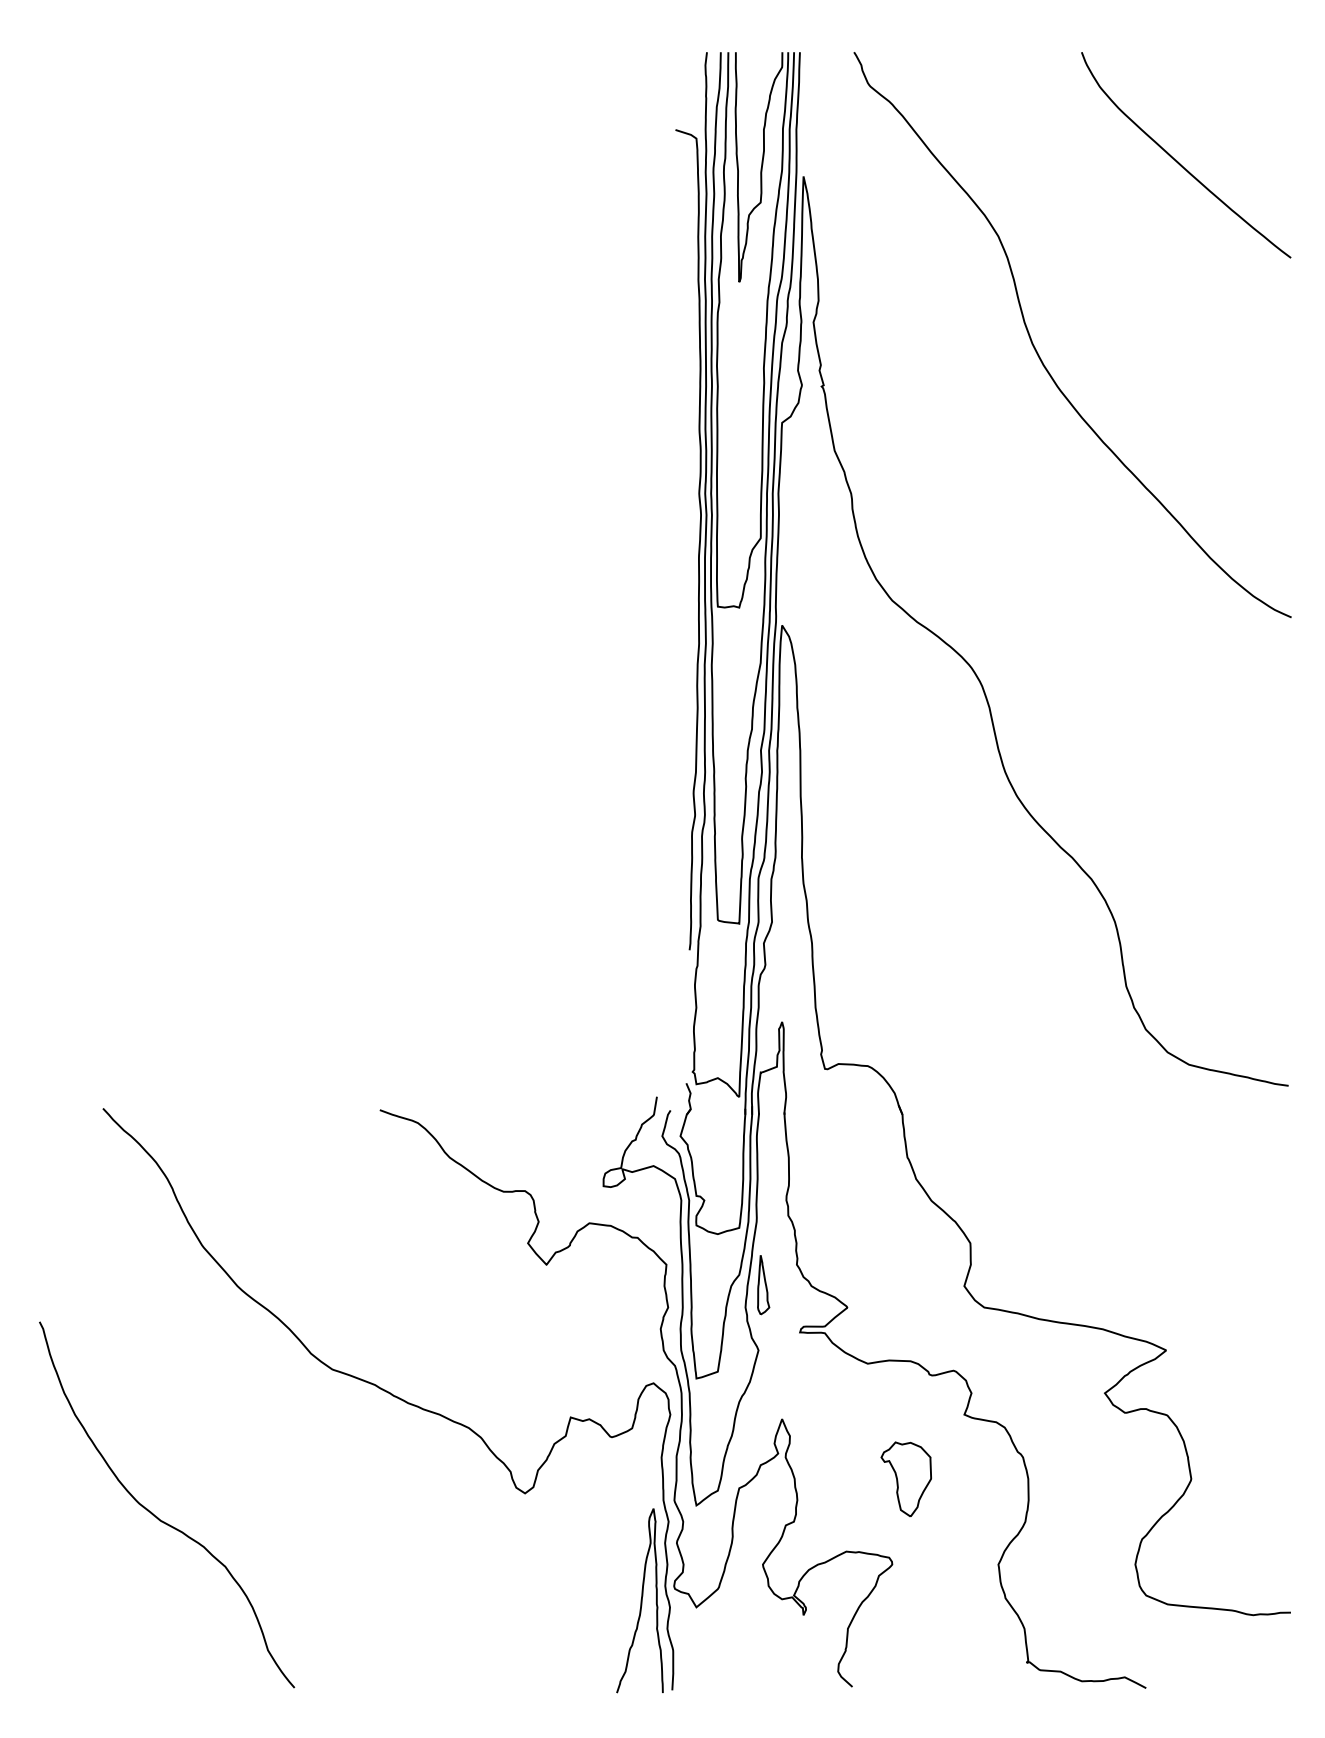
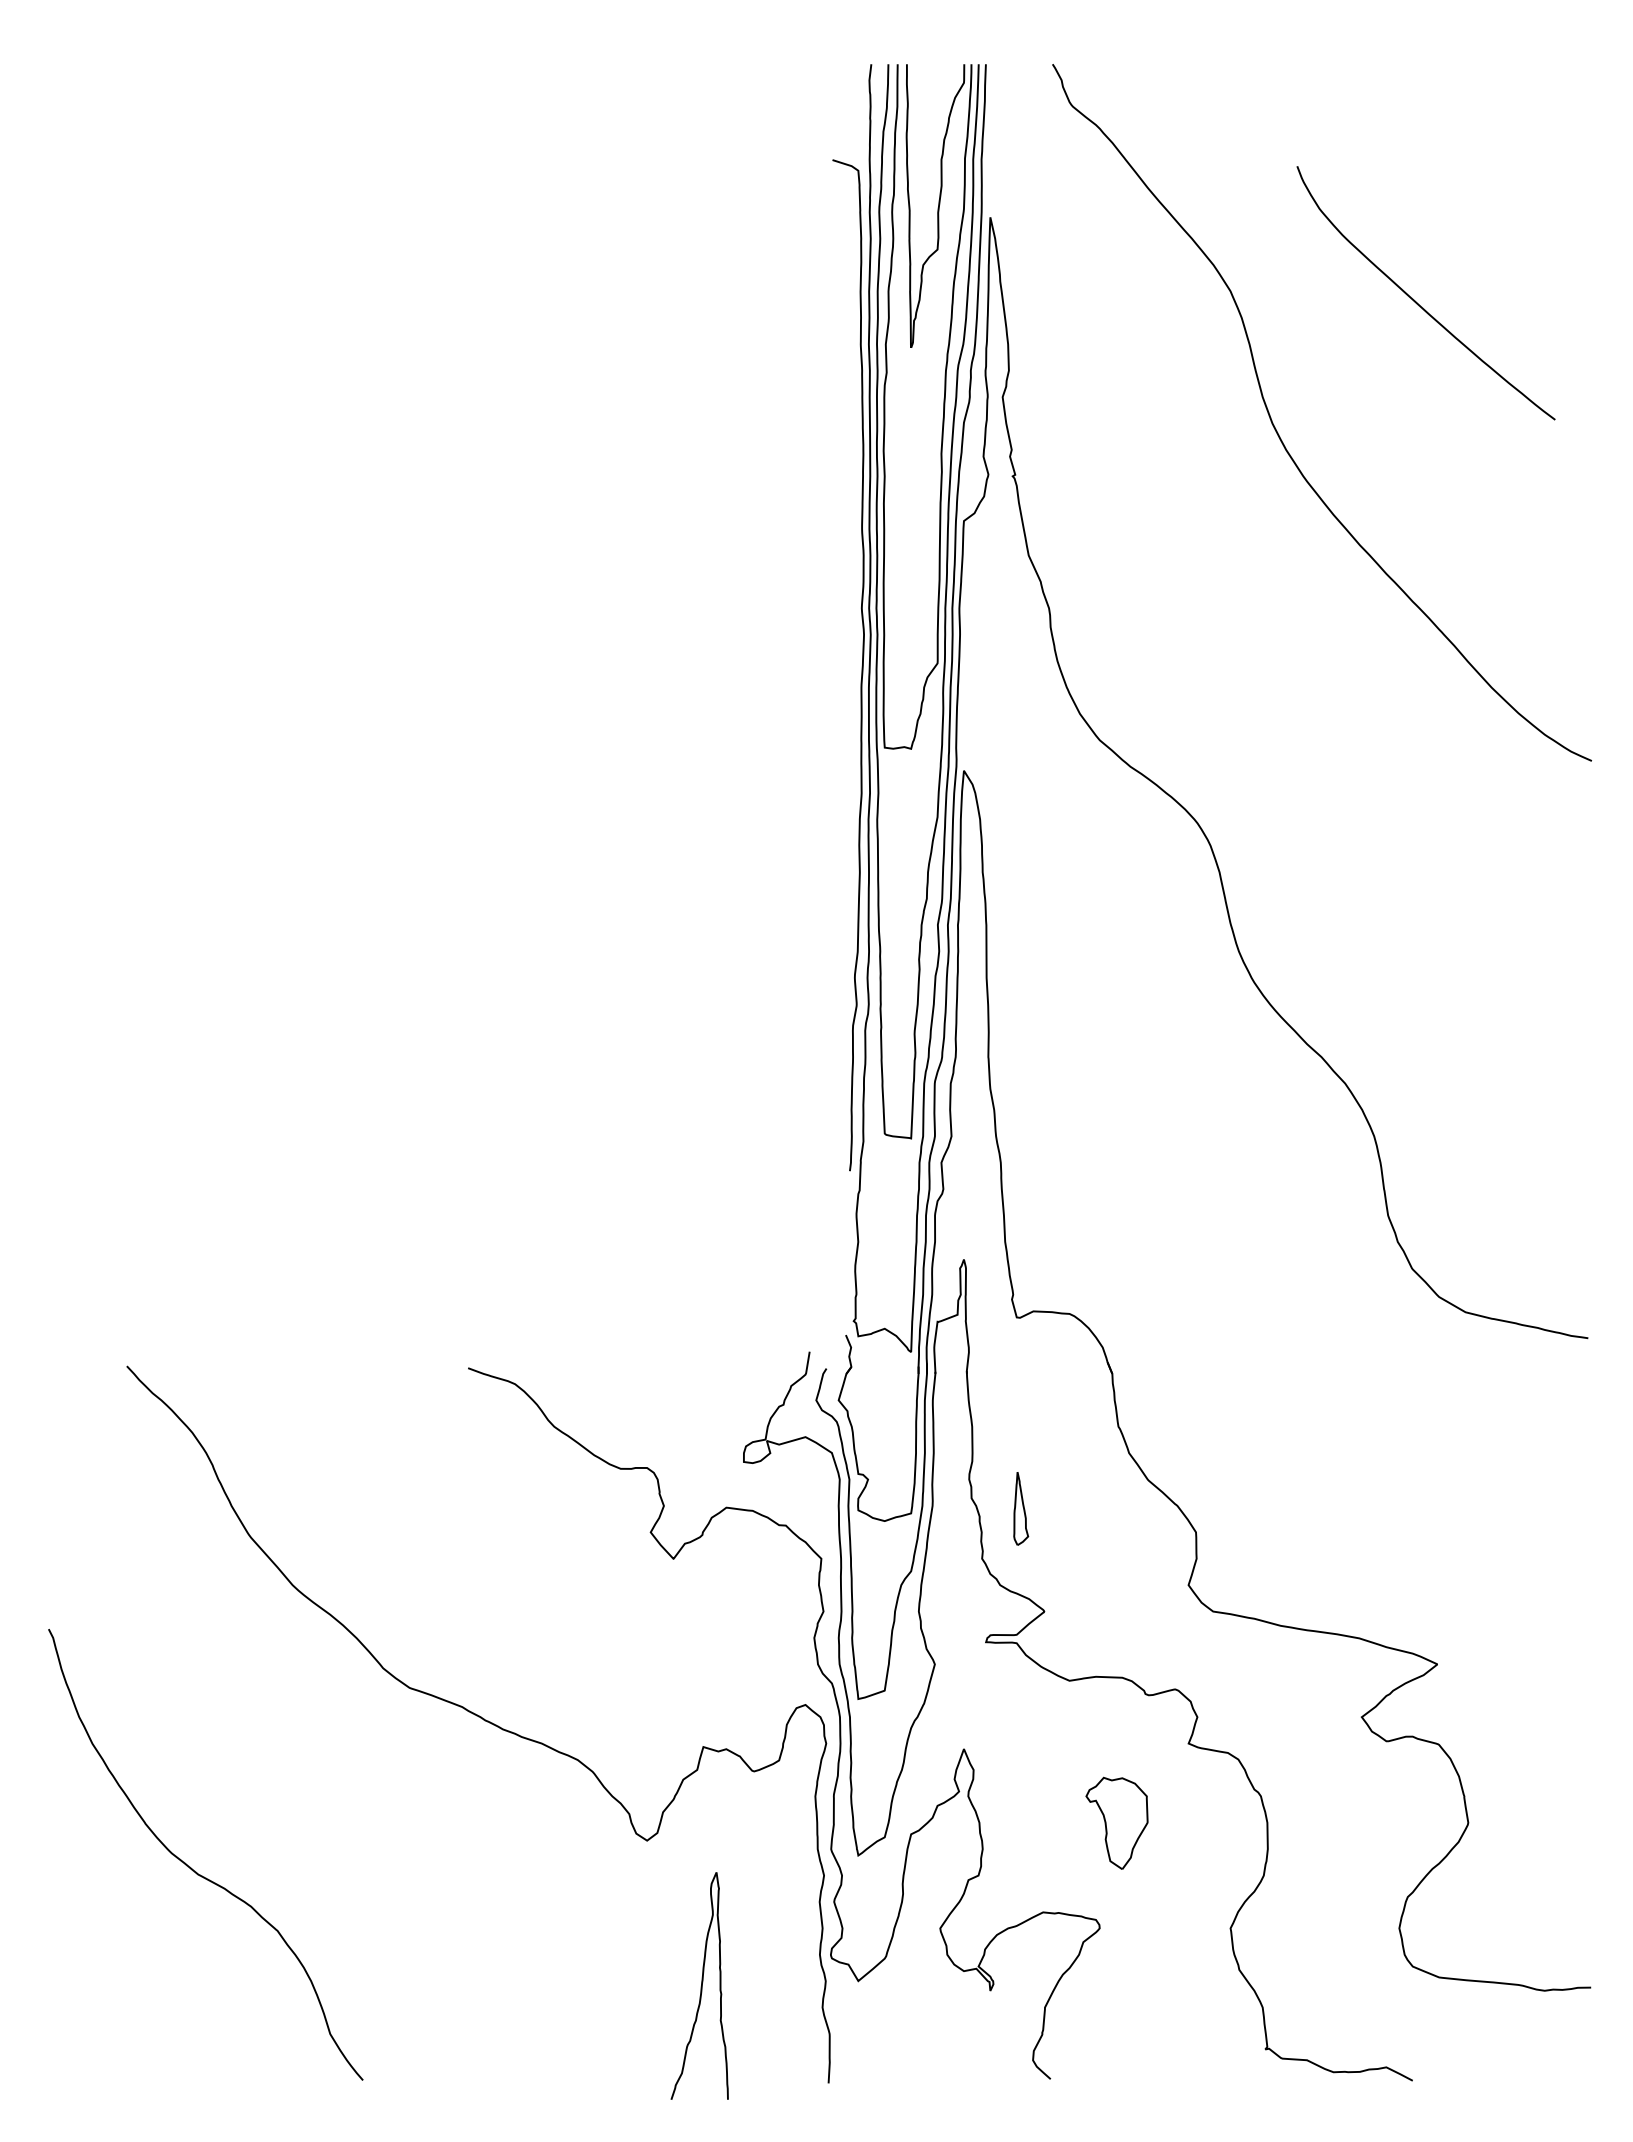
curve: (1178, 161) -> (1416, 301), moved
part: (763, 1284) -> (1021, 1508), moved
curve: (640, 1601) -> (700, 1986), moved

